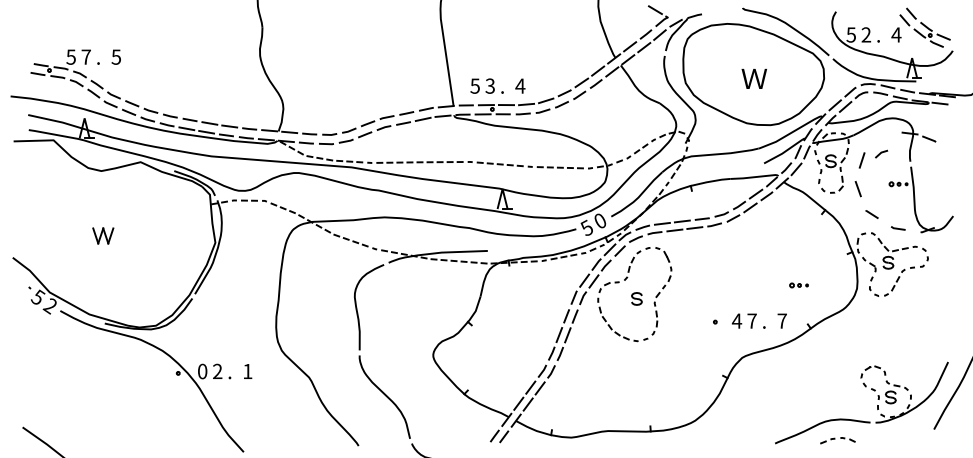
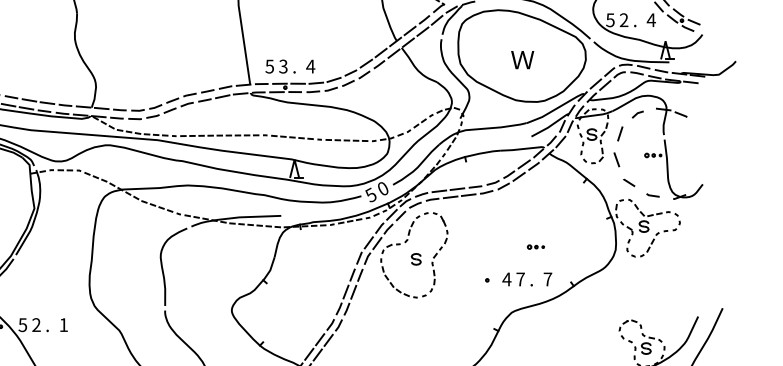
line: (881, 153) -> (637, 114), moved
part: (798, 285) -> (535, 247), moved
text: (202, 371) -> (22, 325), 0 -> 5

